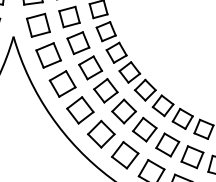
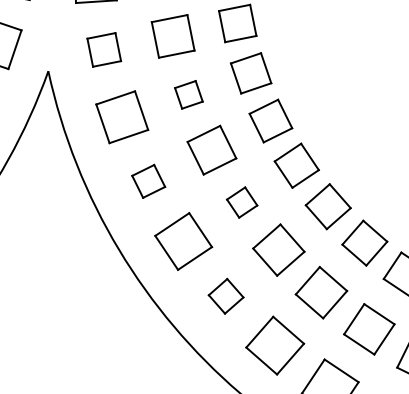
part: (38, 24) -> (104, 48), size x0.7
part: (78, 43) -> (188, 95), size x0.6
part: (62, 83) -> (148, 180), size x0.6
part: (105, 90) -> (241, 201), size x0.6
part: (101, 133) -> (226, 294), size x0.6

